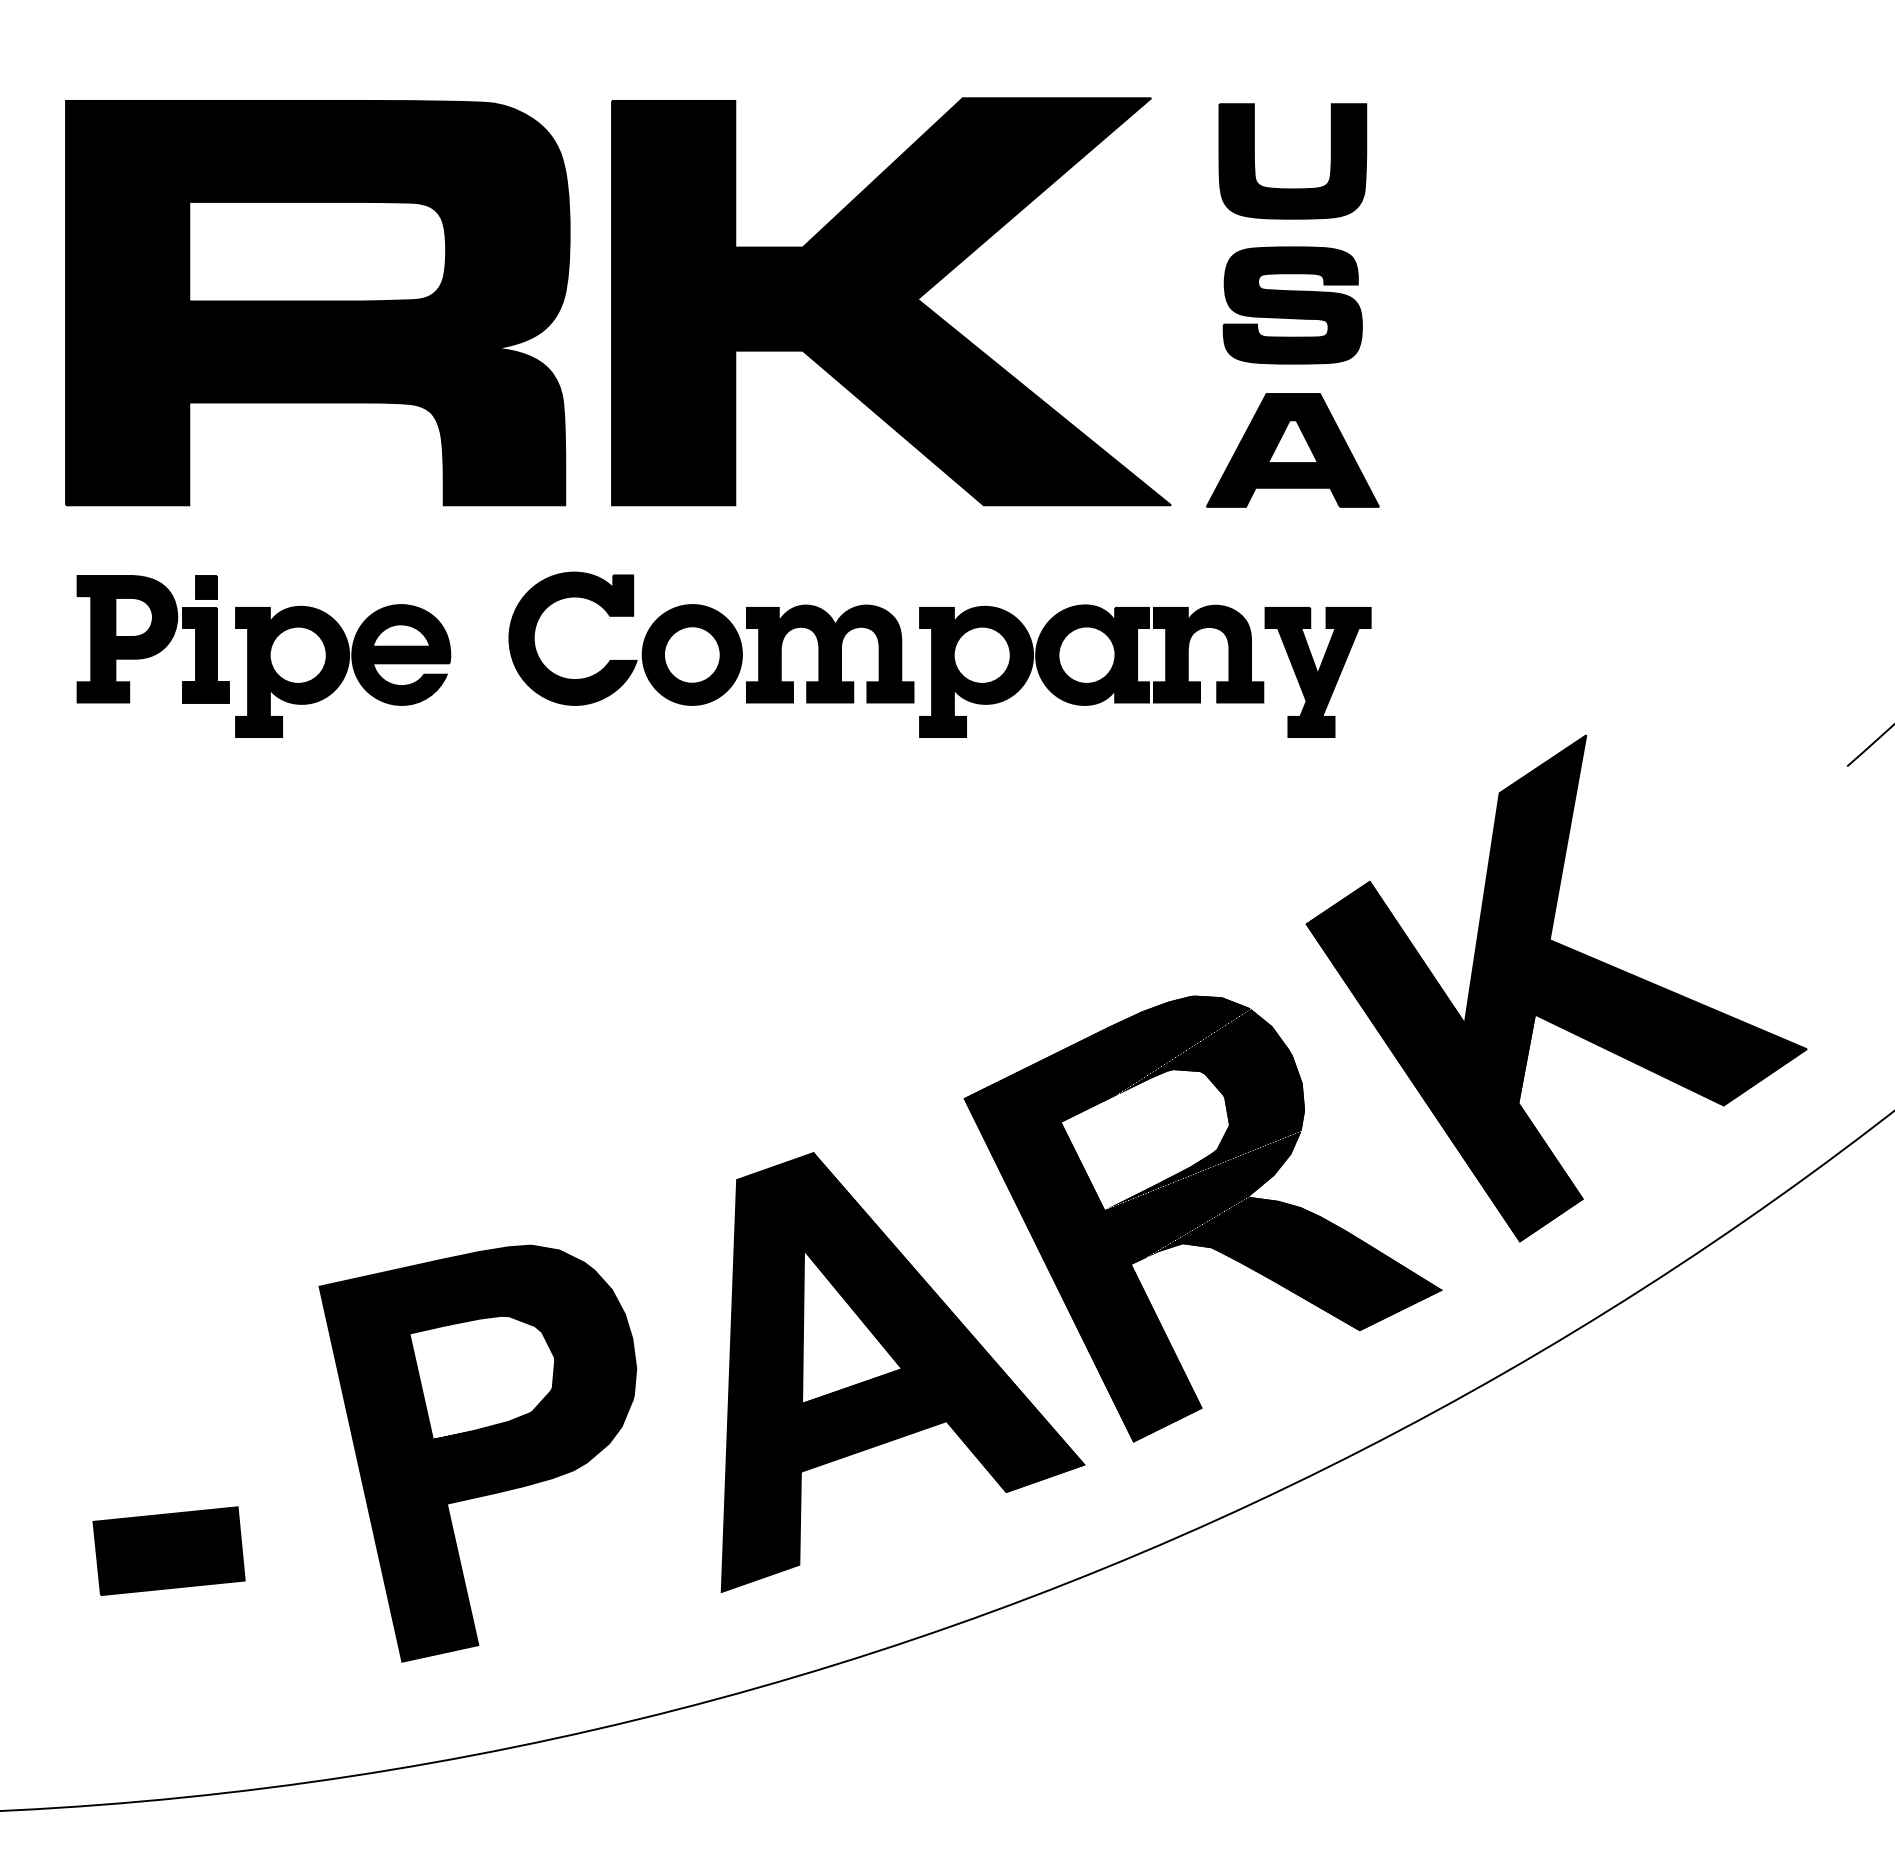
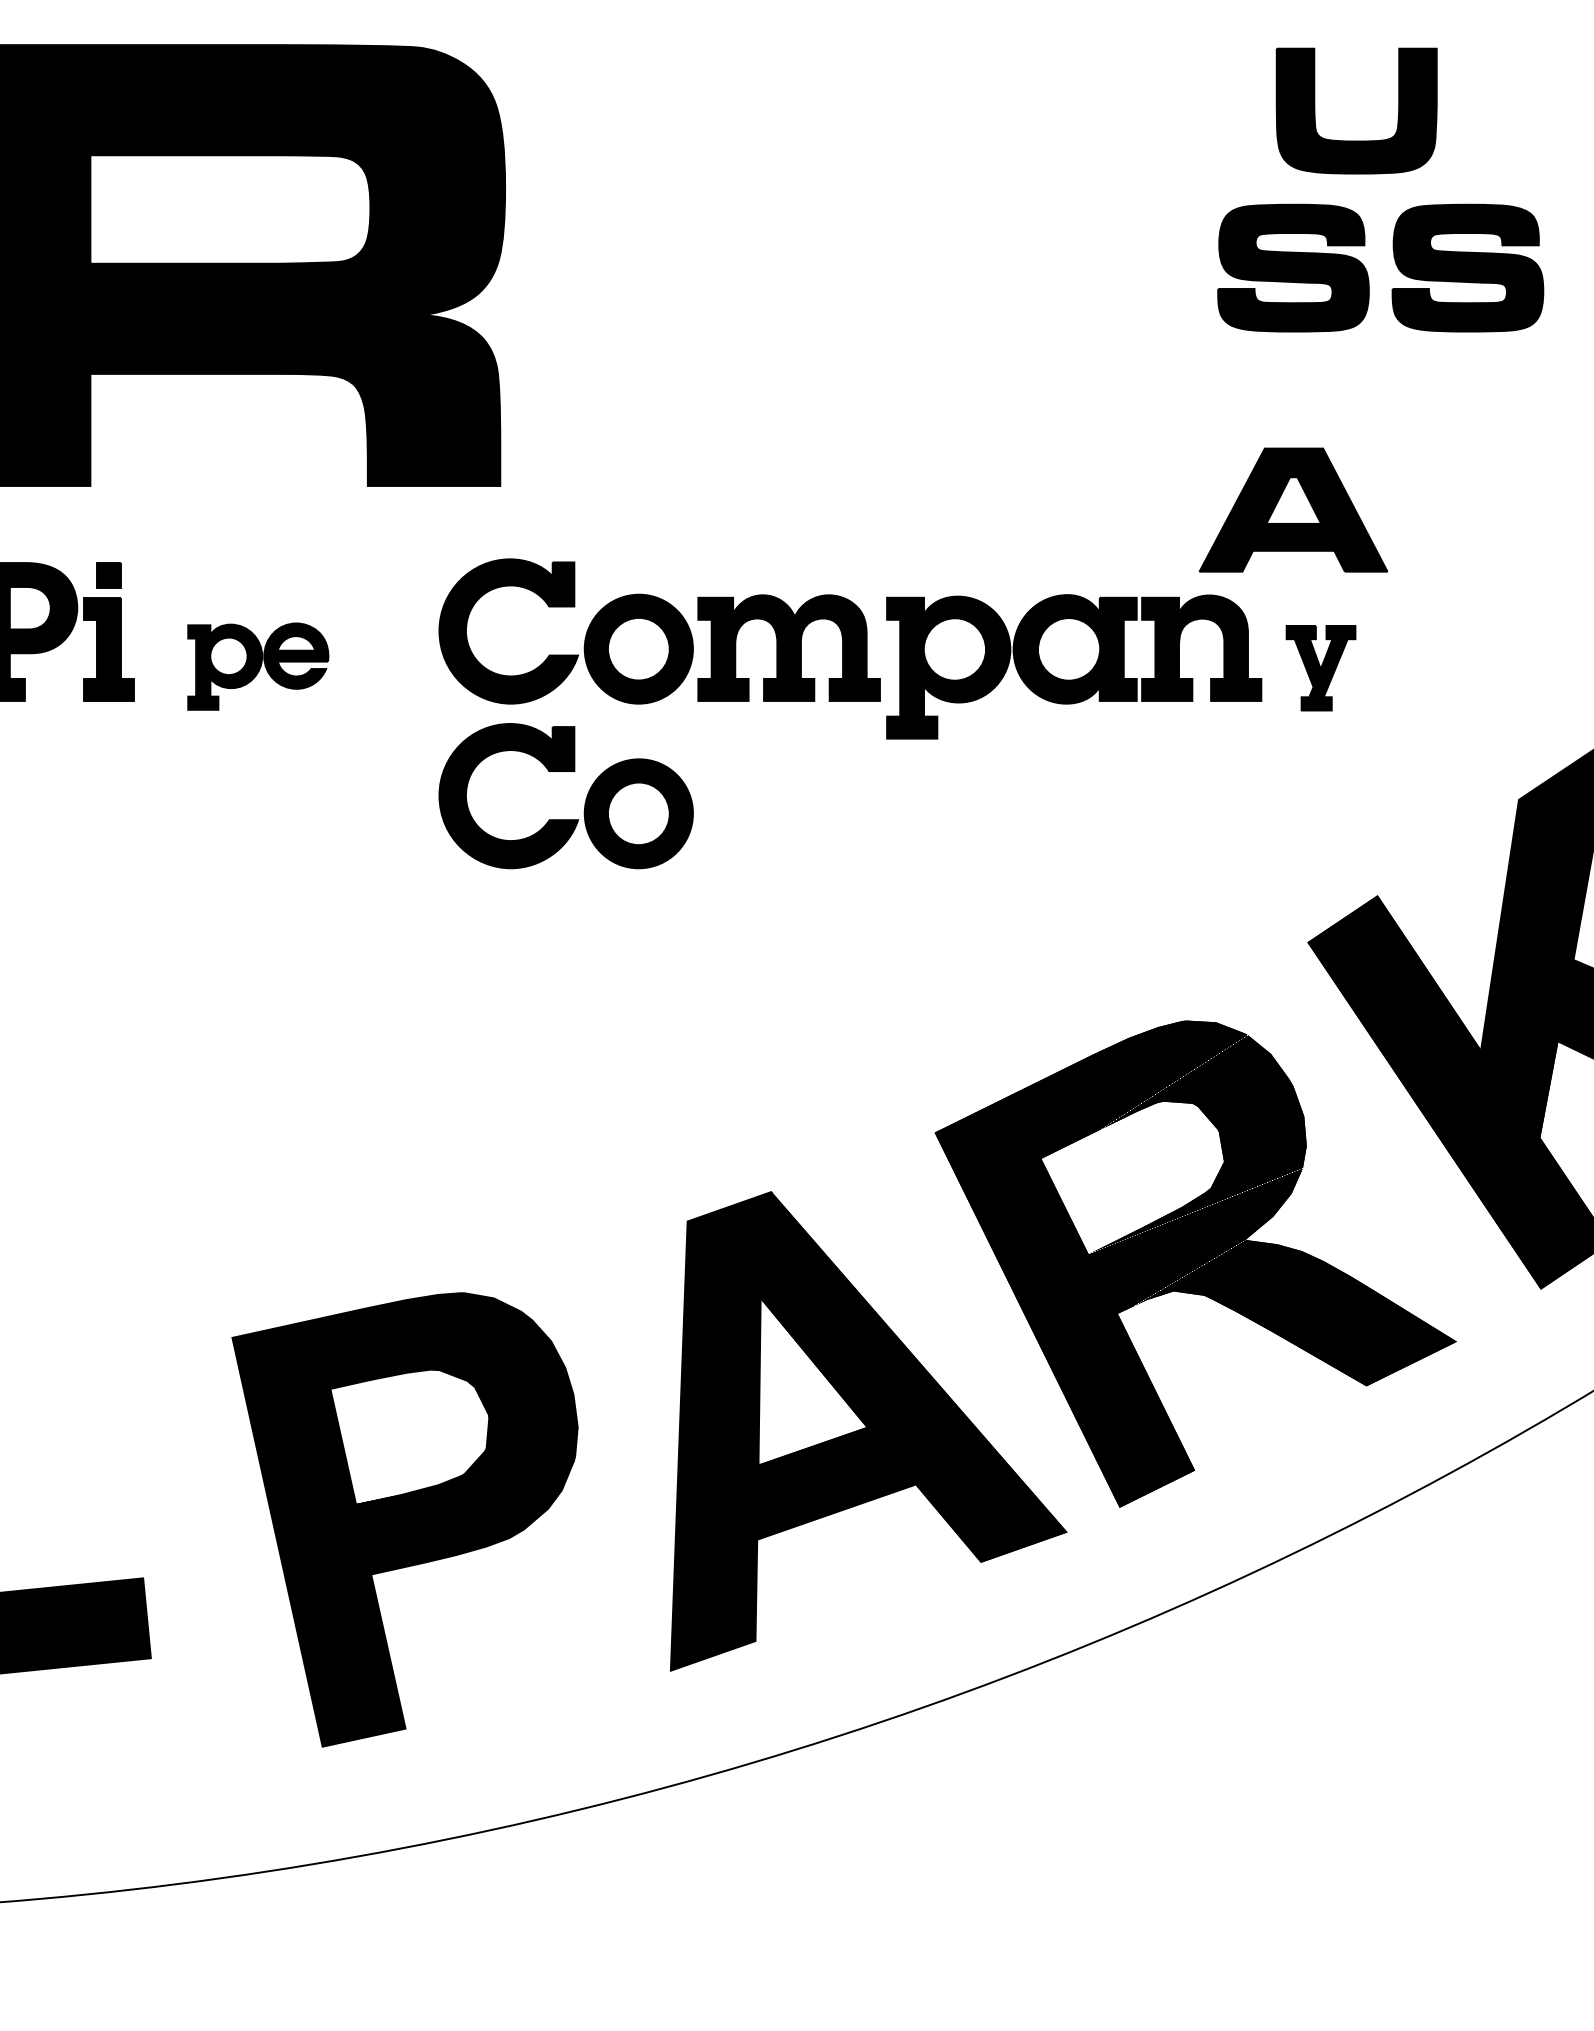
part: (1292, 188) -> (1356, 140), moved
part: (891, 301) -> (855, 263), removed
part: (1452, 305) -> (1467, 268), added
part: (1292, 450) -> (1293, 510), moved
part: (343, 670) -> (258, 666), size x0.6
part: (1317, 672) -> (1320, 668), size x0.6
part: (642, 795) -> (584, 802), added

